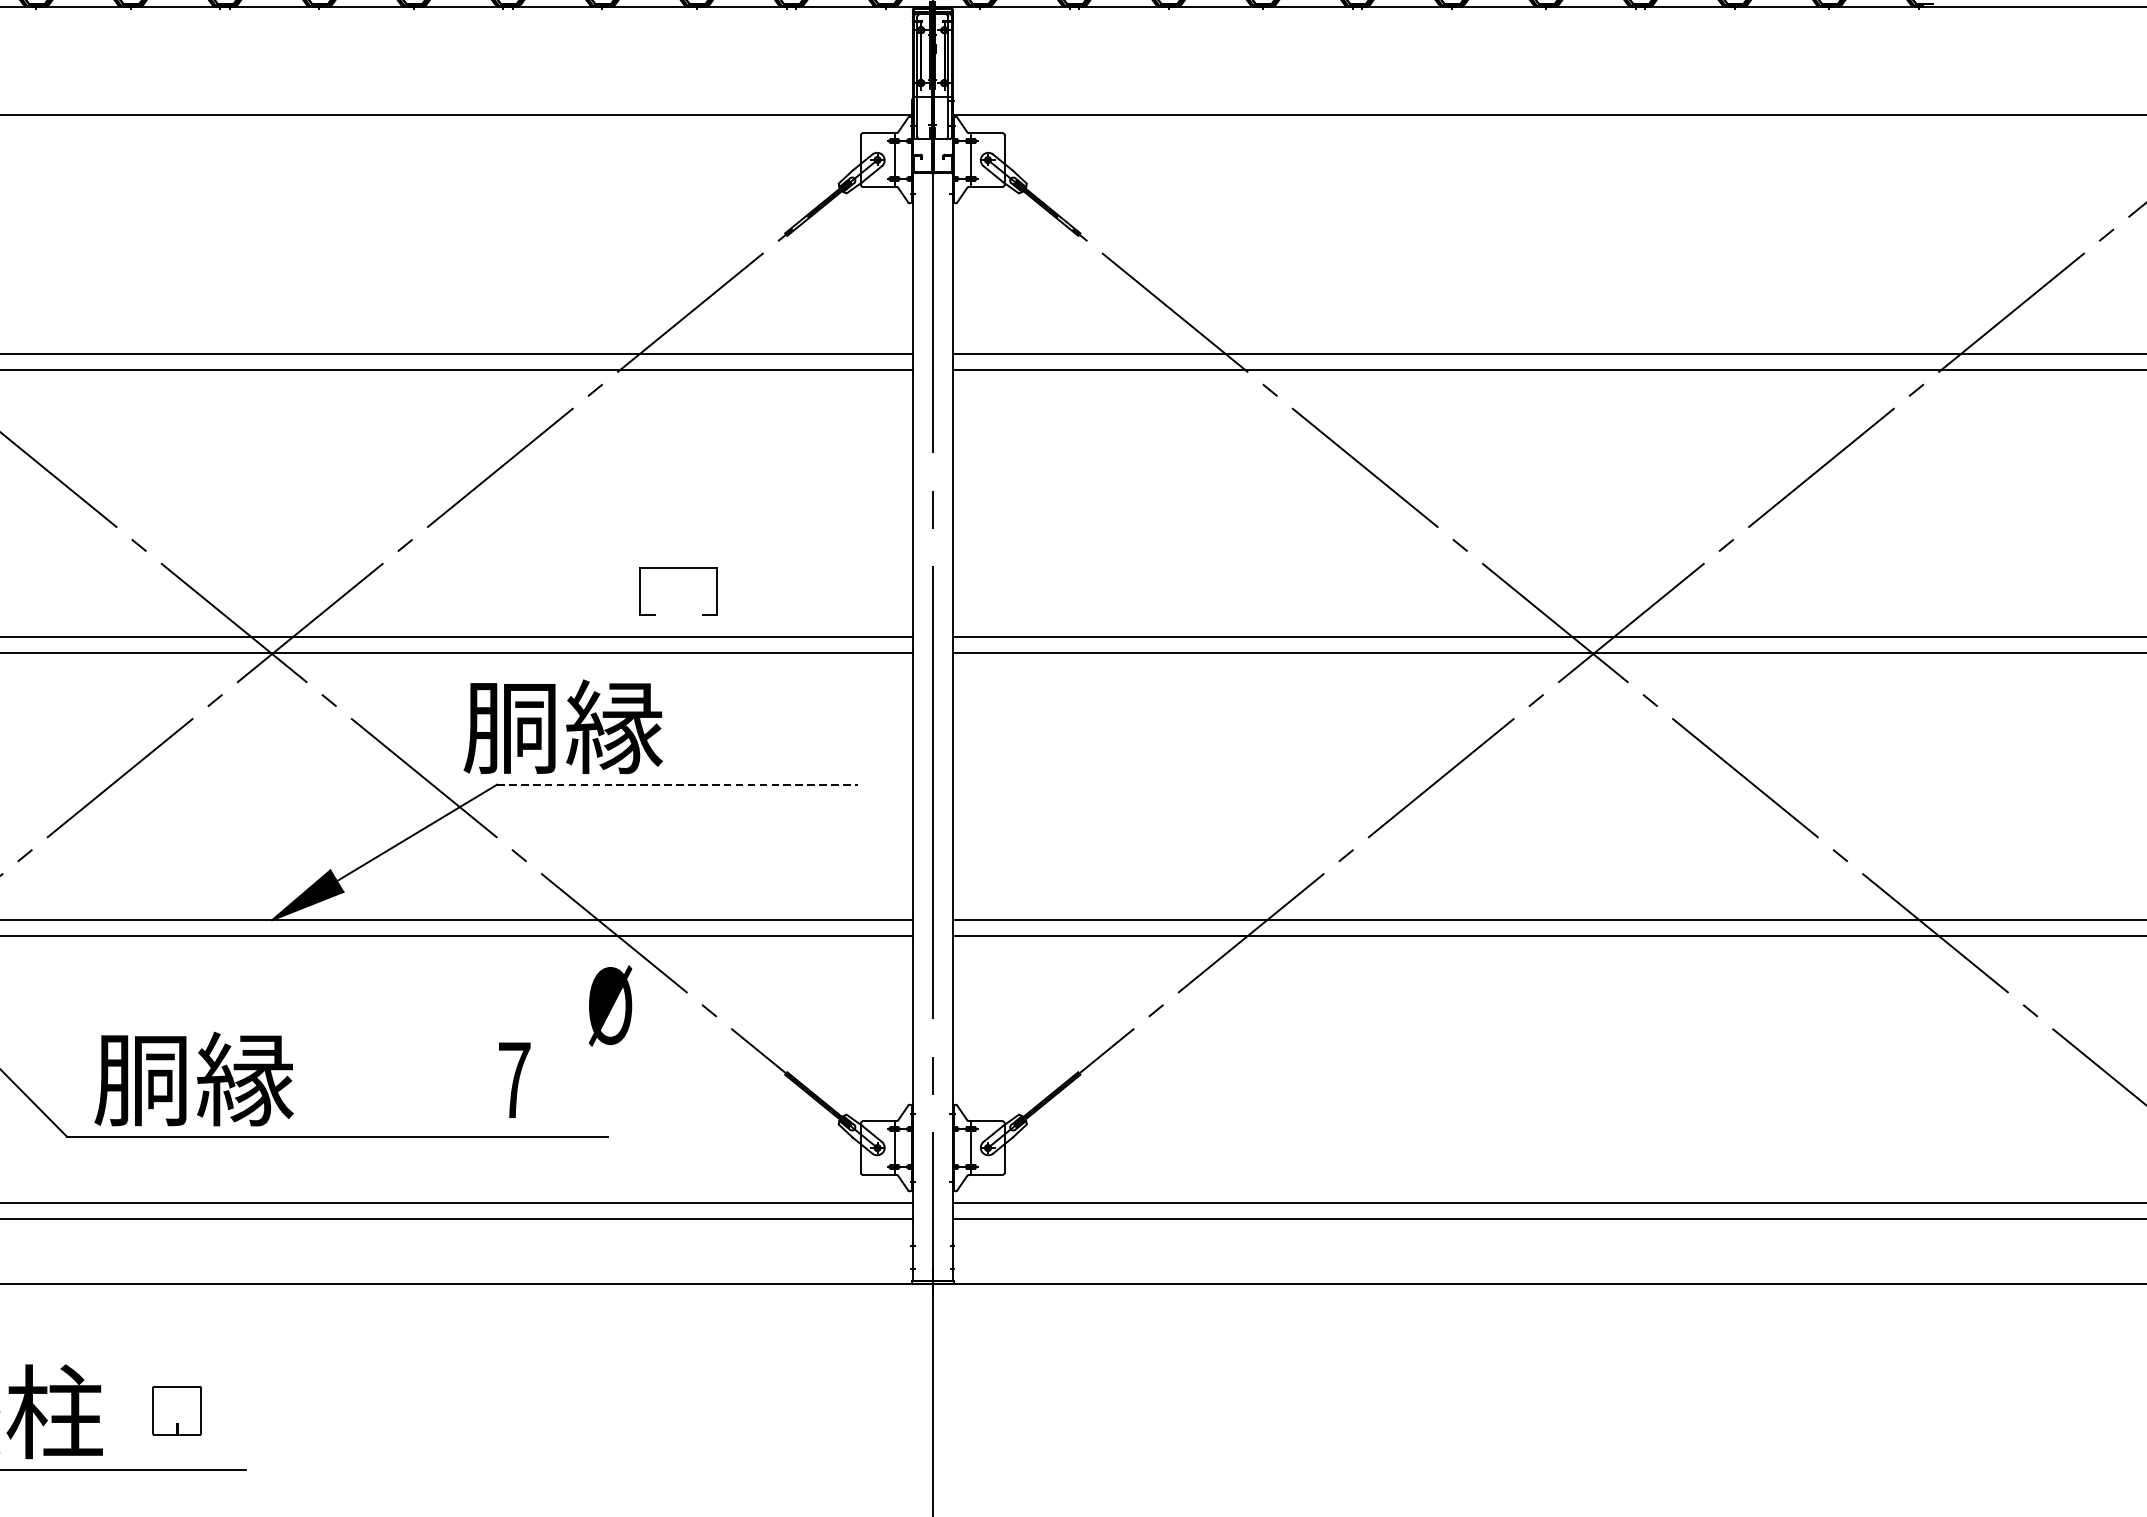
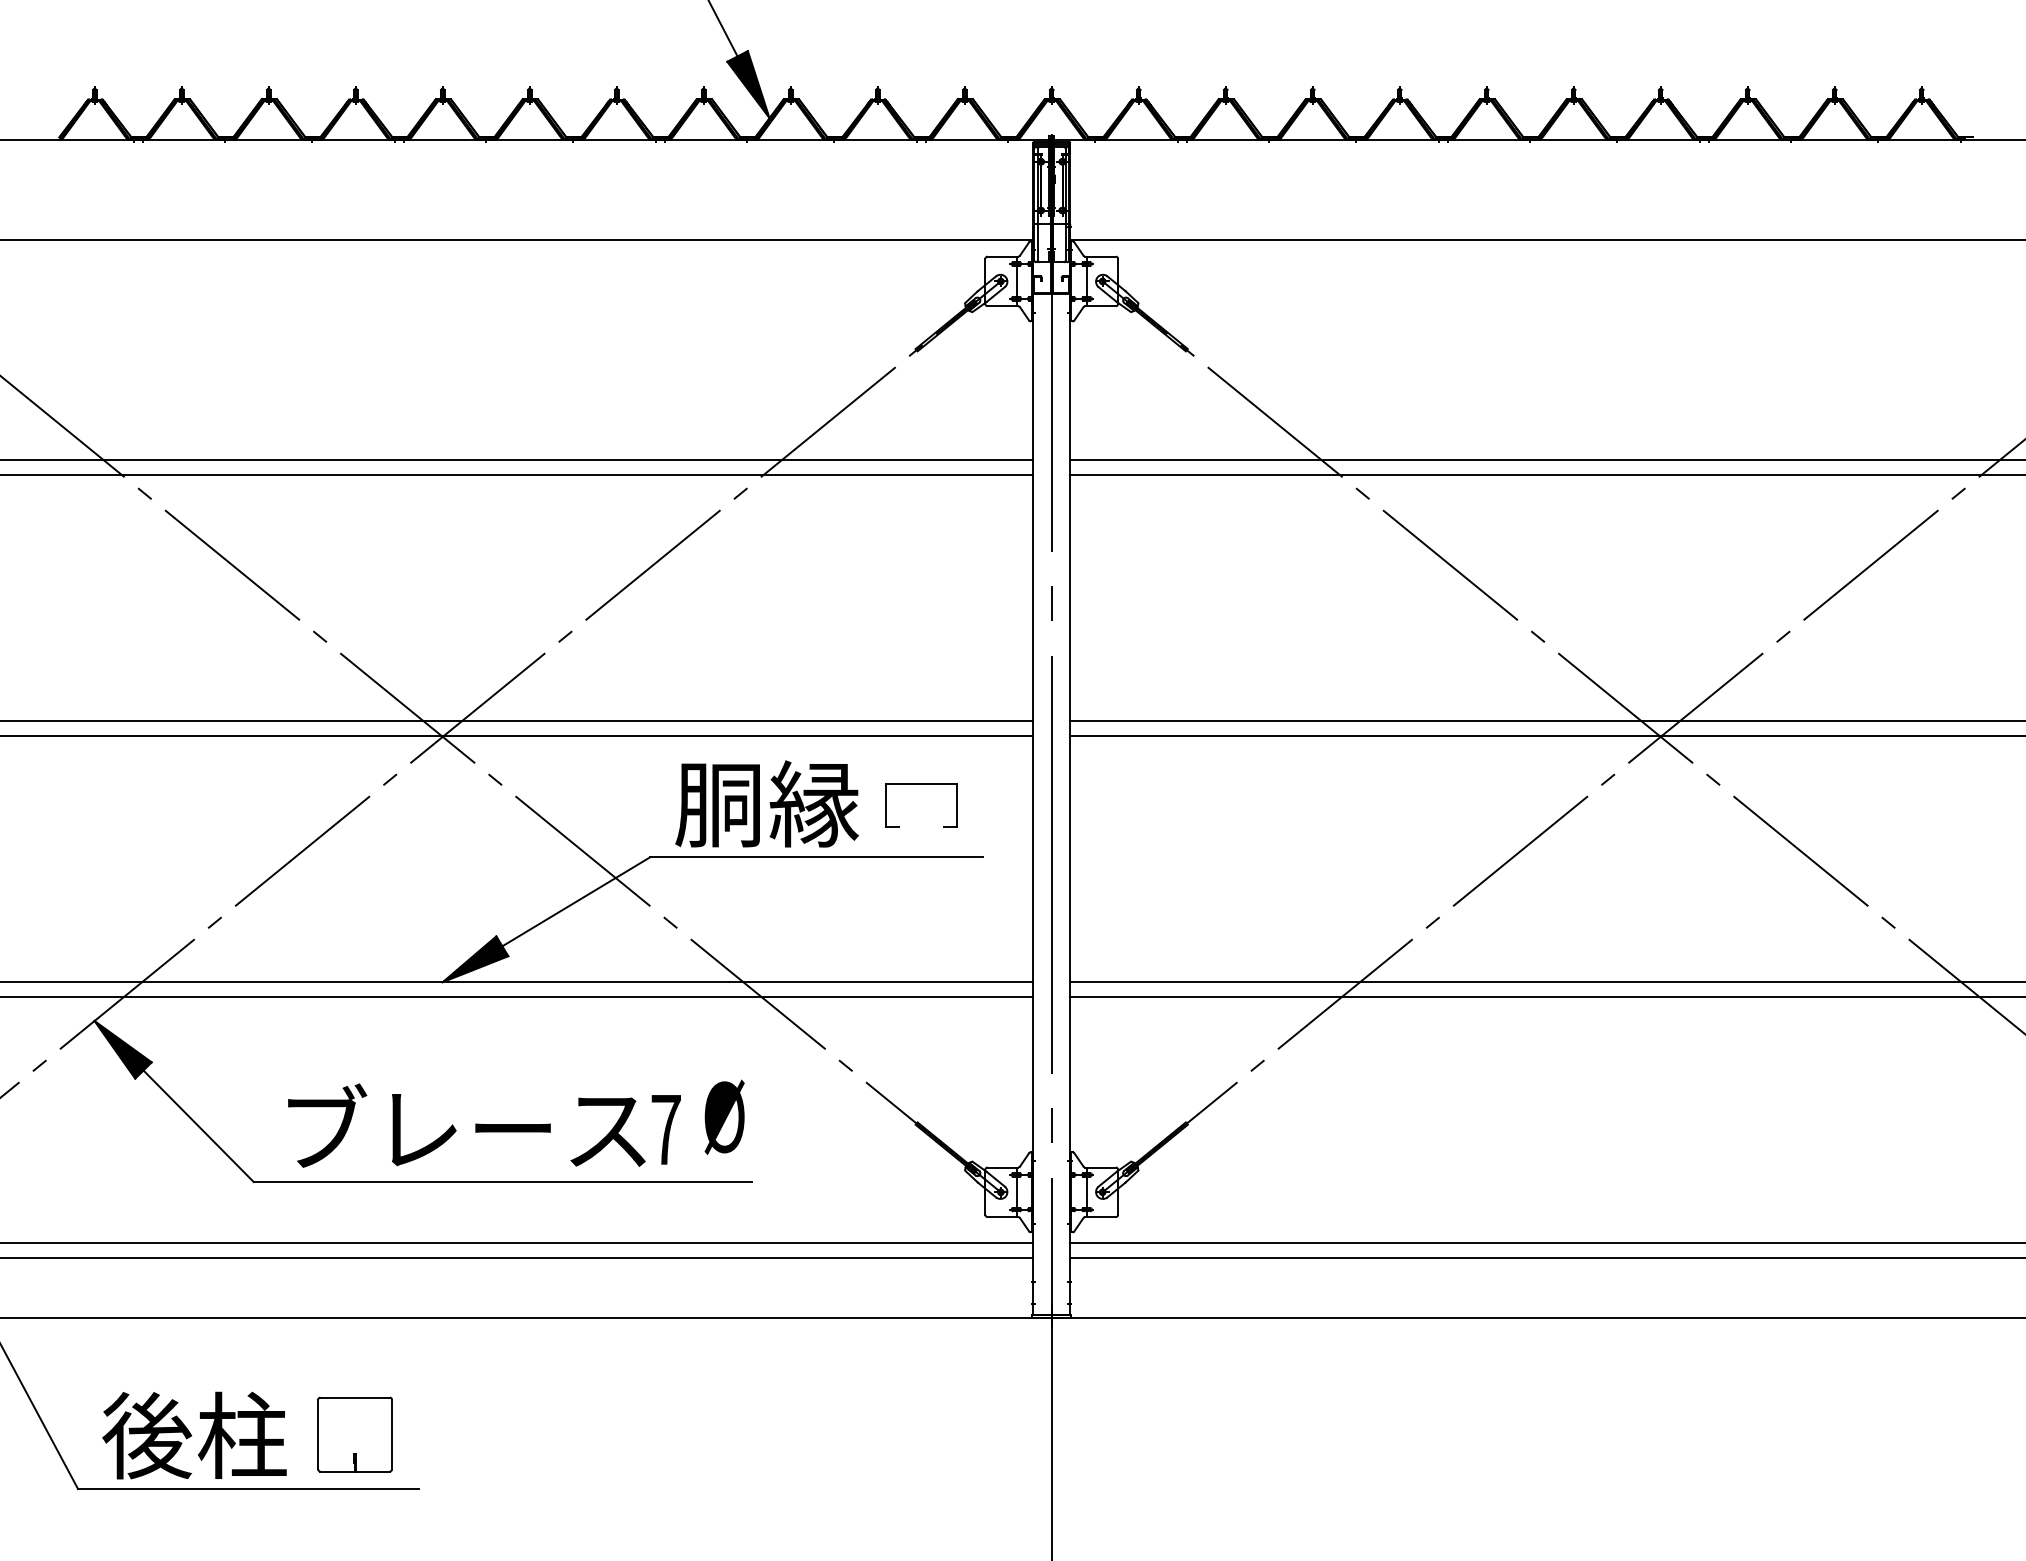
part: (678, 569) -> (921, 784), moved
text: (563, 726) -> (767, 803), moved
line: (677, 784) -> (816, 857), dashed -> solid
text: (610, 1005) -> (724, 1116), moved
text: (293, 1077) -> (462, 1127), 胴縁 -> ブレース
part: (176, 1410) -> (354, 1434), size x1.67

